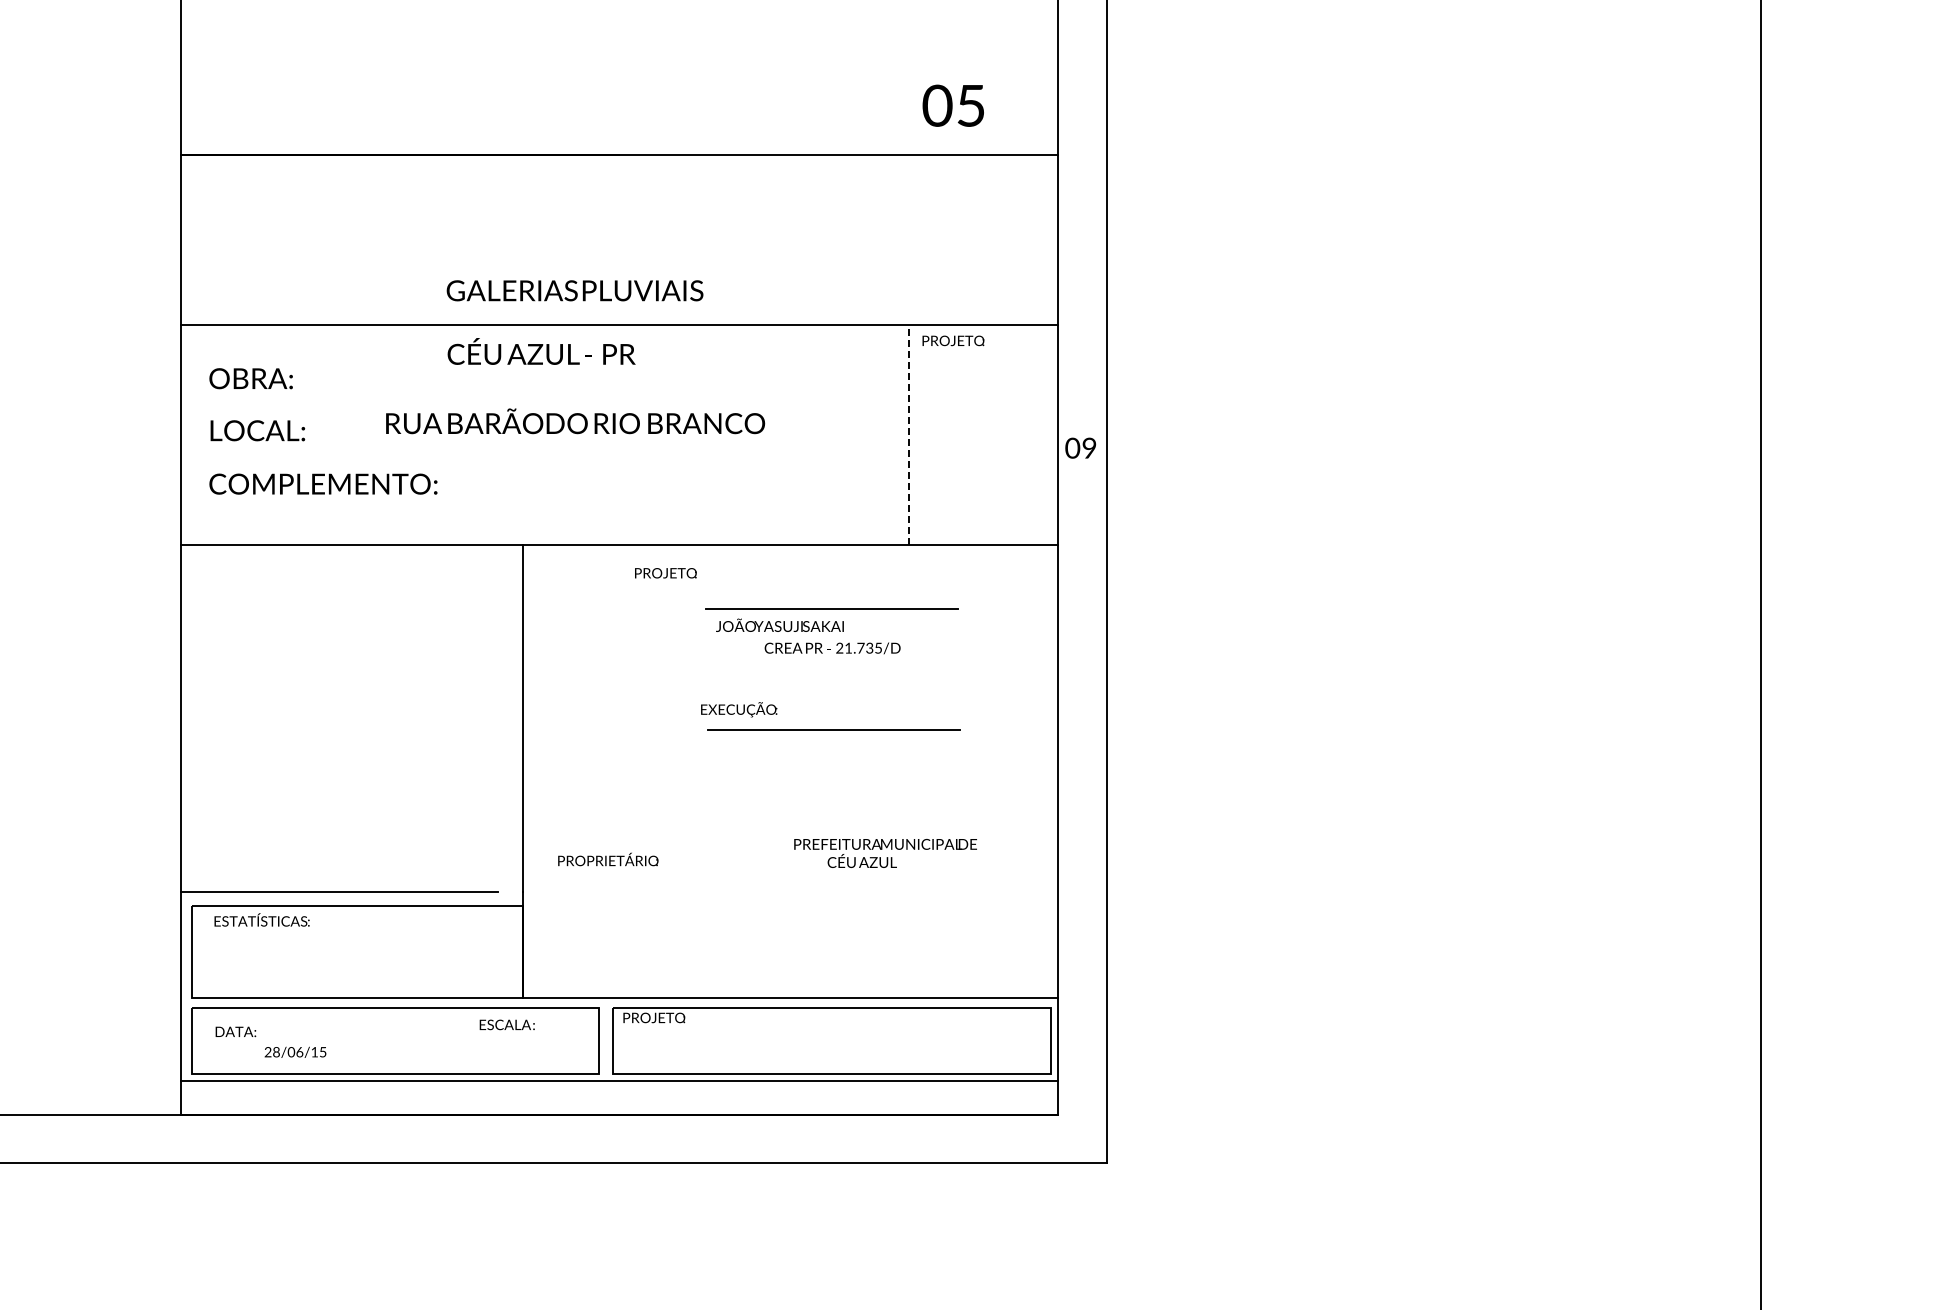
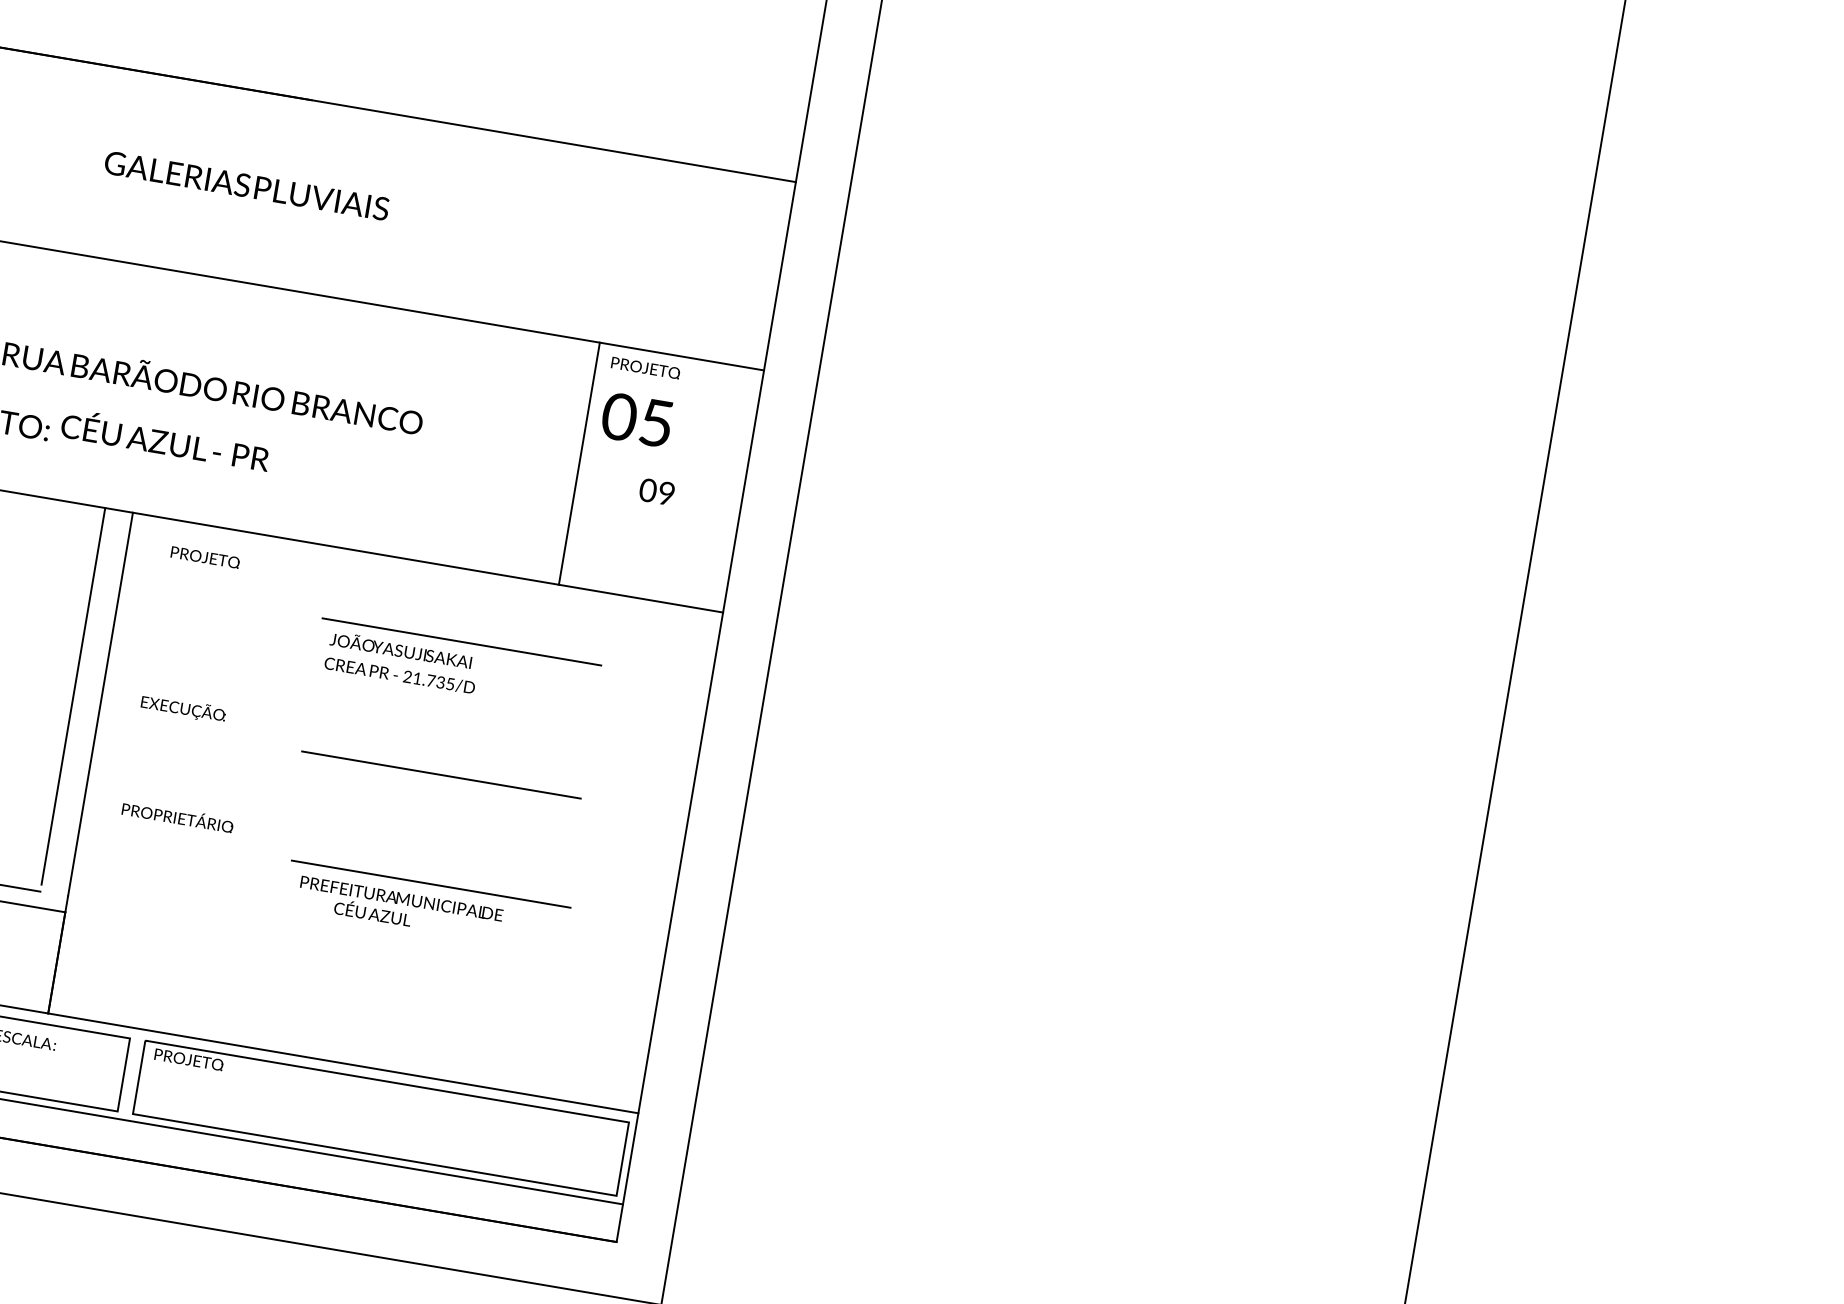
text: (952, 105) -> (636, 419), moved
text: (574, 290) -> (246, 185), moved
text: (541, 351) -> (165, 439), moved
line: (909, 434) -> (579, 463), dashed -> solid
text: (1080, 447) -> (656, 491), moved
text: (665, 573) -> (204, 557), moved
text: (832, 648) -> (399, 675), moved
text: (739, 709) -> (183, 708), moved
line: (498, 714) -> (73, 695), added
line: (841, 827) -> (431, 884), added
text: (885, 853) -> (399, 908), moved
text: (608, 859) -> (178, 816), moved

